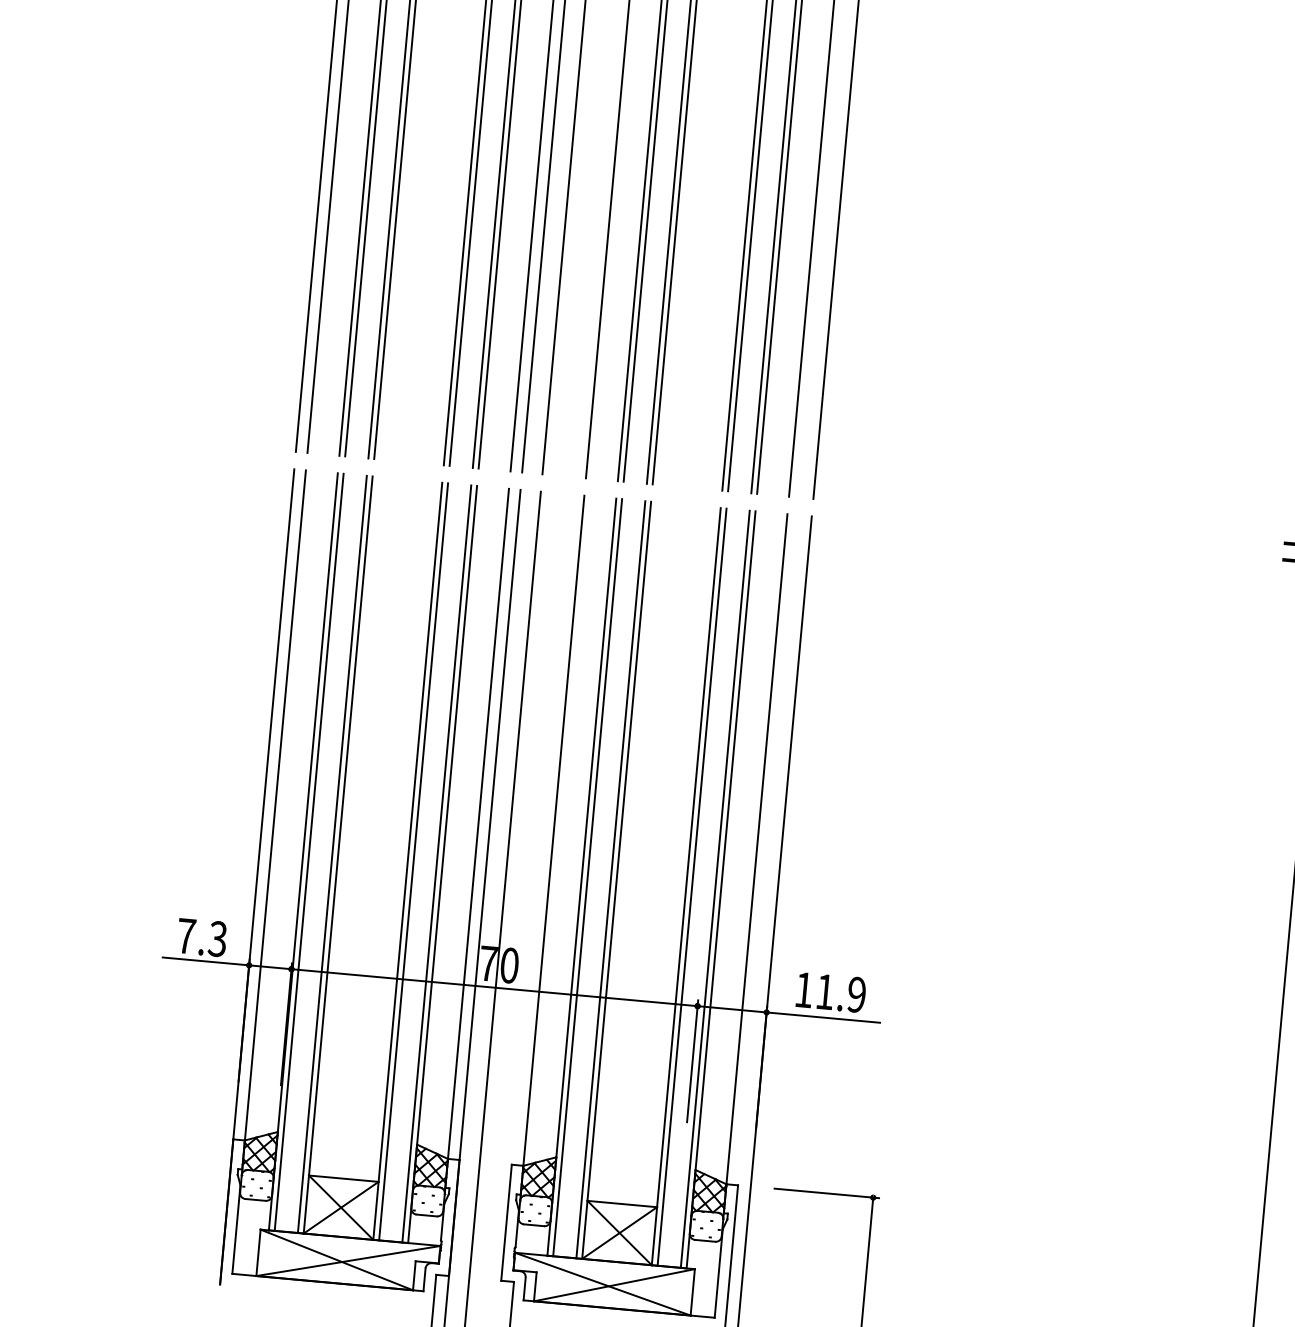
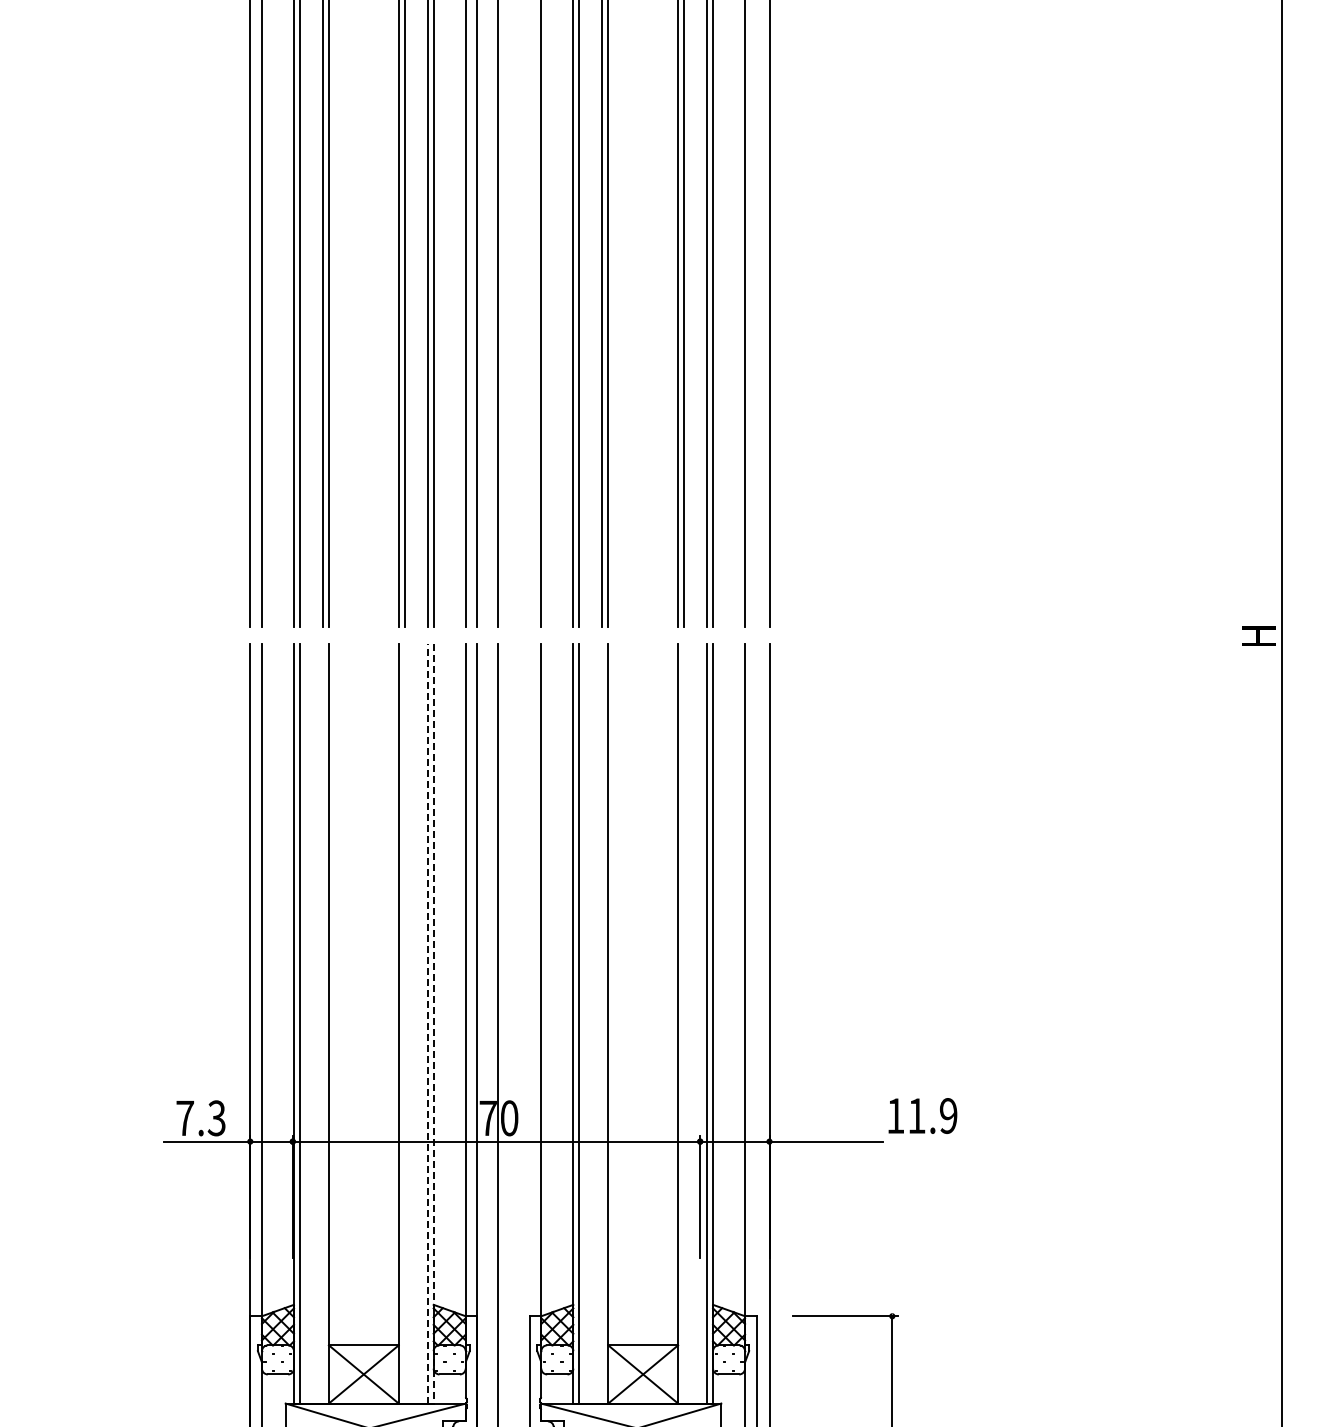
line: (332, 854) -> (323, 1023), removed
line: (413, 861) -> (404, 1023), removed
line: (436, 863) -> (427, 1023), solid -> dashed
line: (442, 864) -> (433, 1023), solid -> dashed
line: (610, 879) -> (602, 1023), removed
line: (691, 886) -> (683, 1023), removed
text: (830, 992) -> (922, 1115), moved

